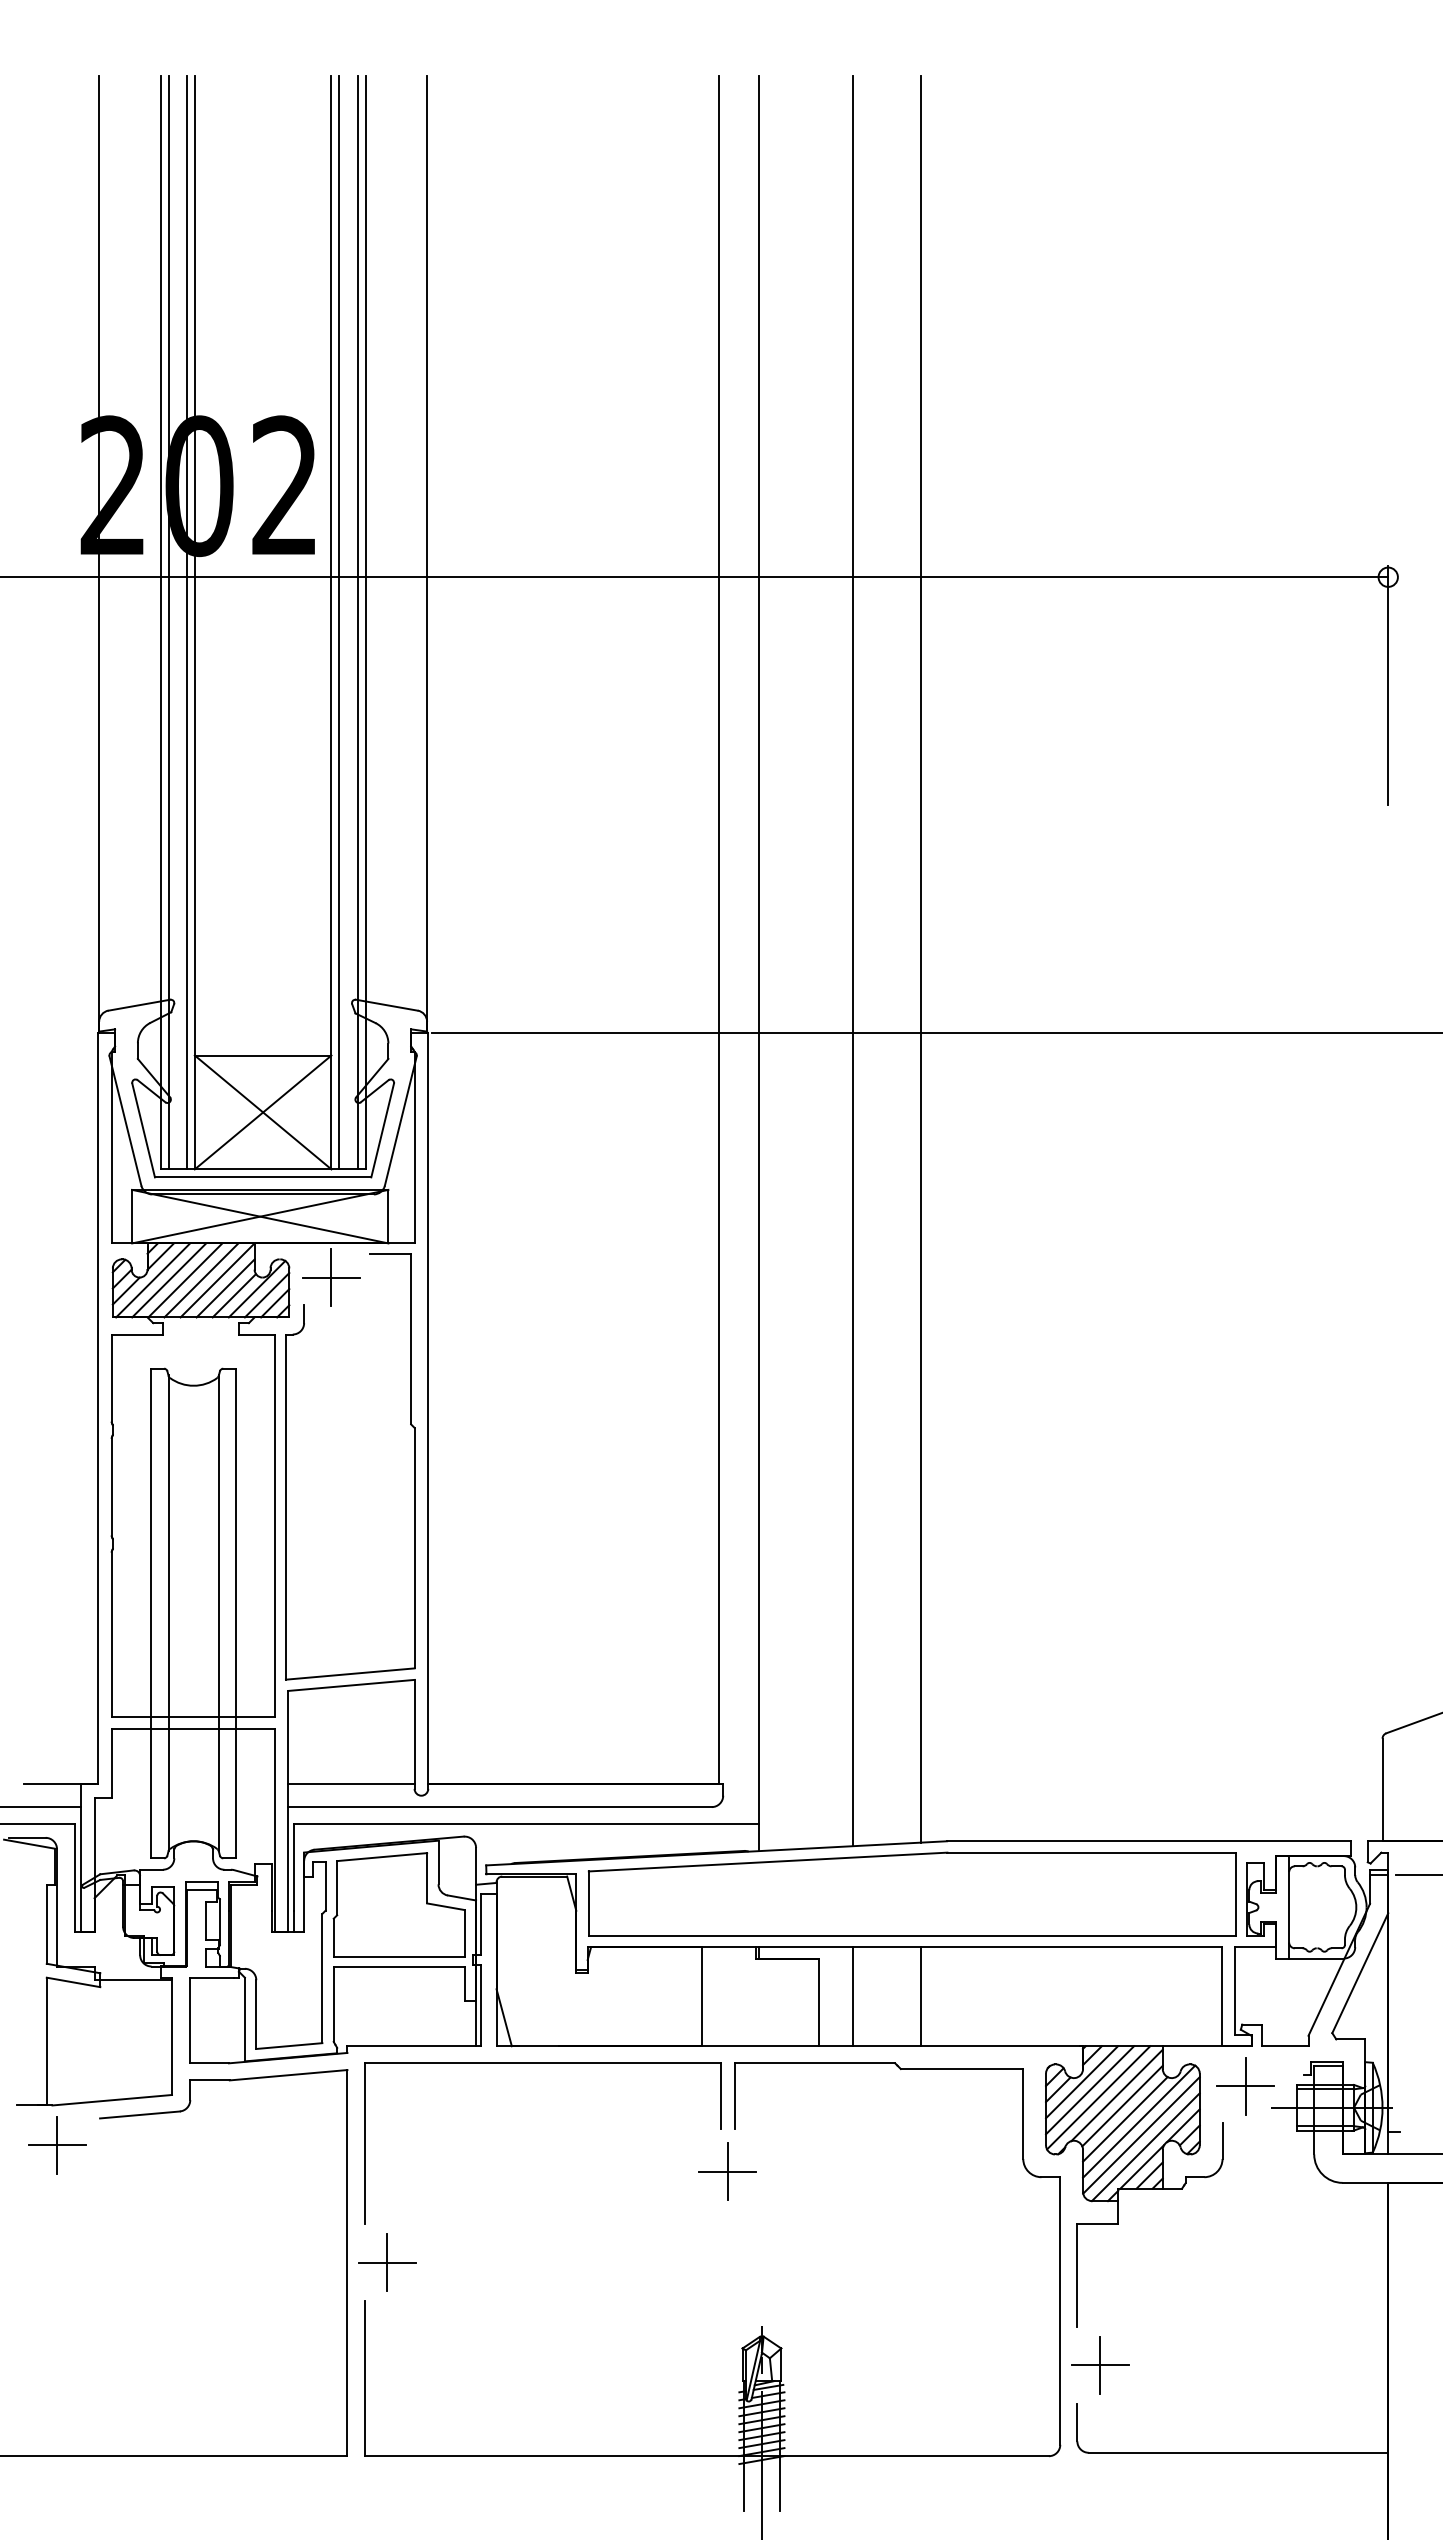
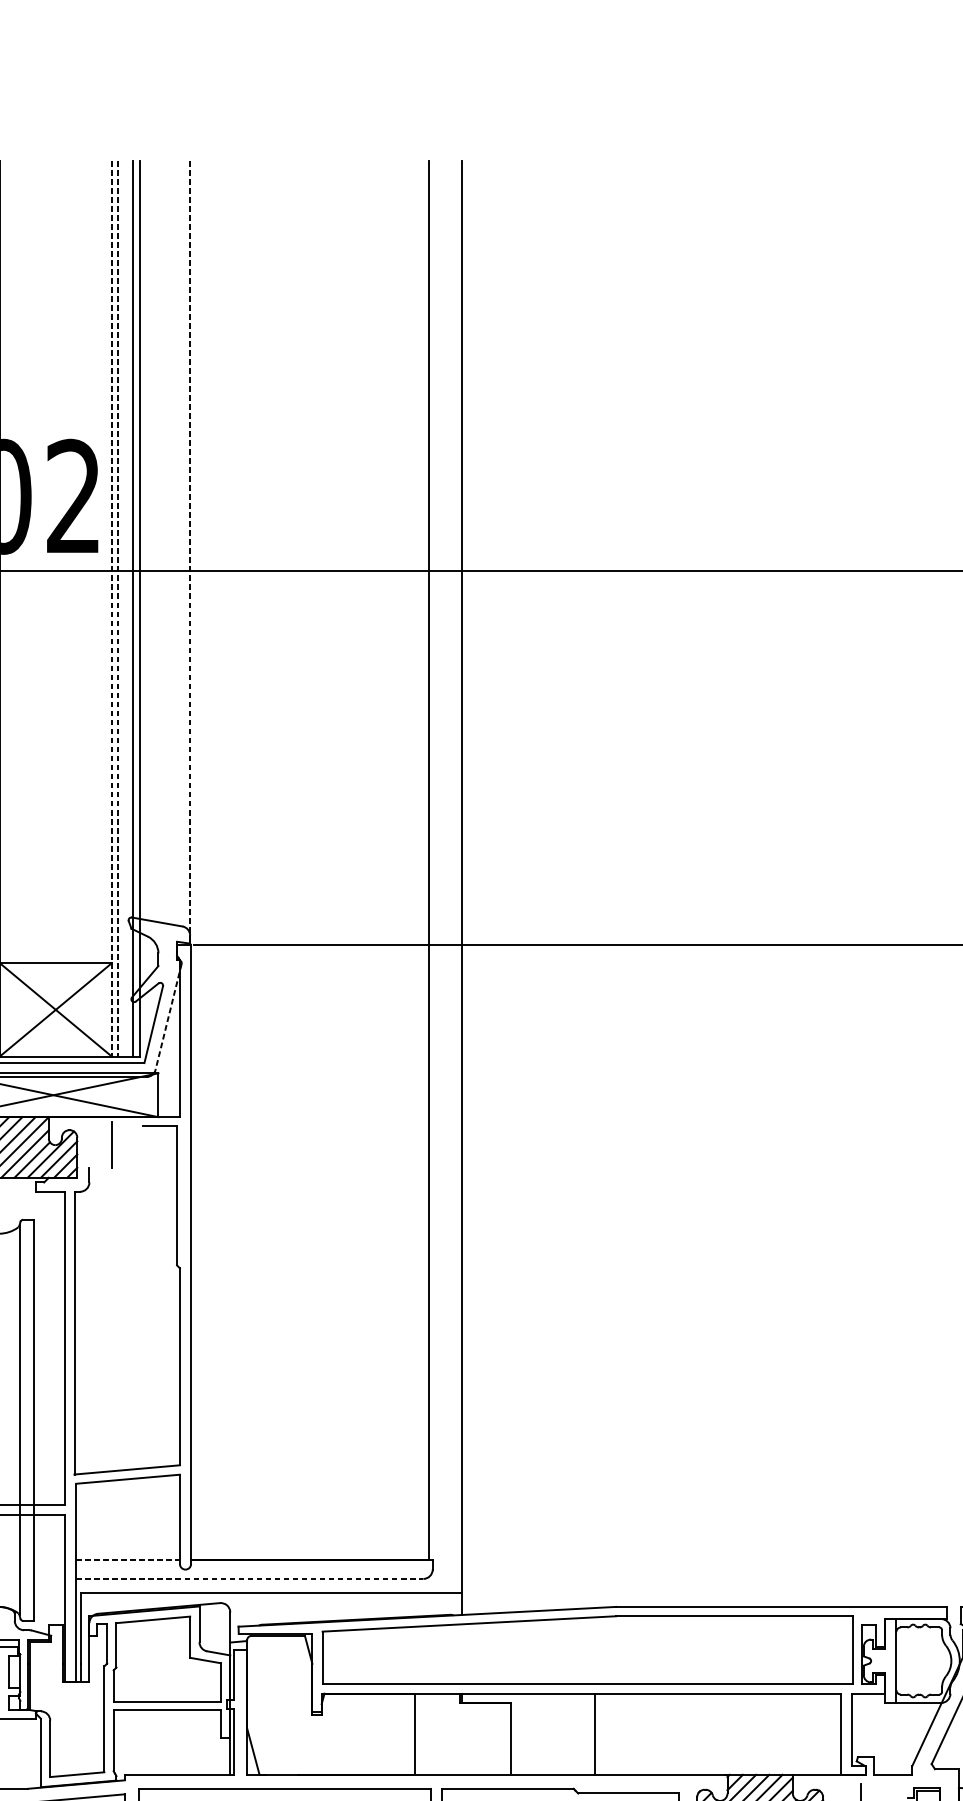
line: (427, 554) -> (190, 552), solid -> dashed
line: (331, 622) -> (111, 608), solid -> dashed
line: (339, 622) -> (118, 608), solid -> dashed
line: (921, 959) -> (595, 884), removed
line: (853, 961) -> (539, 886), removed
line: (400, 1121) -> (168, 1017), solid -> dashed
line: (331, 1277) -> (111, 1145), removed
line: (351, 1784) -> (128, 1560), solid -> dashed
line: (500, 1807) -> (250, 1579), solid -> dashed
line: (853, 1996) -> (539, 1734), removed

